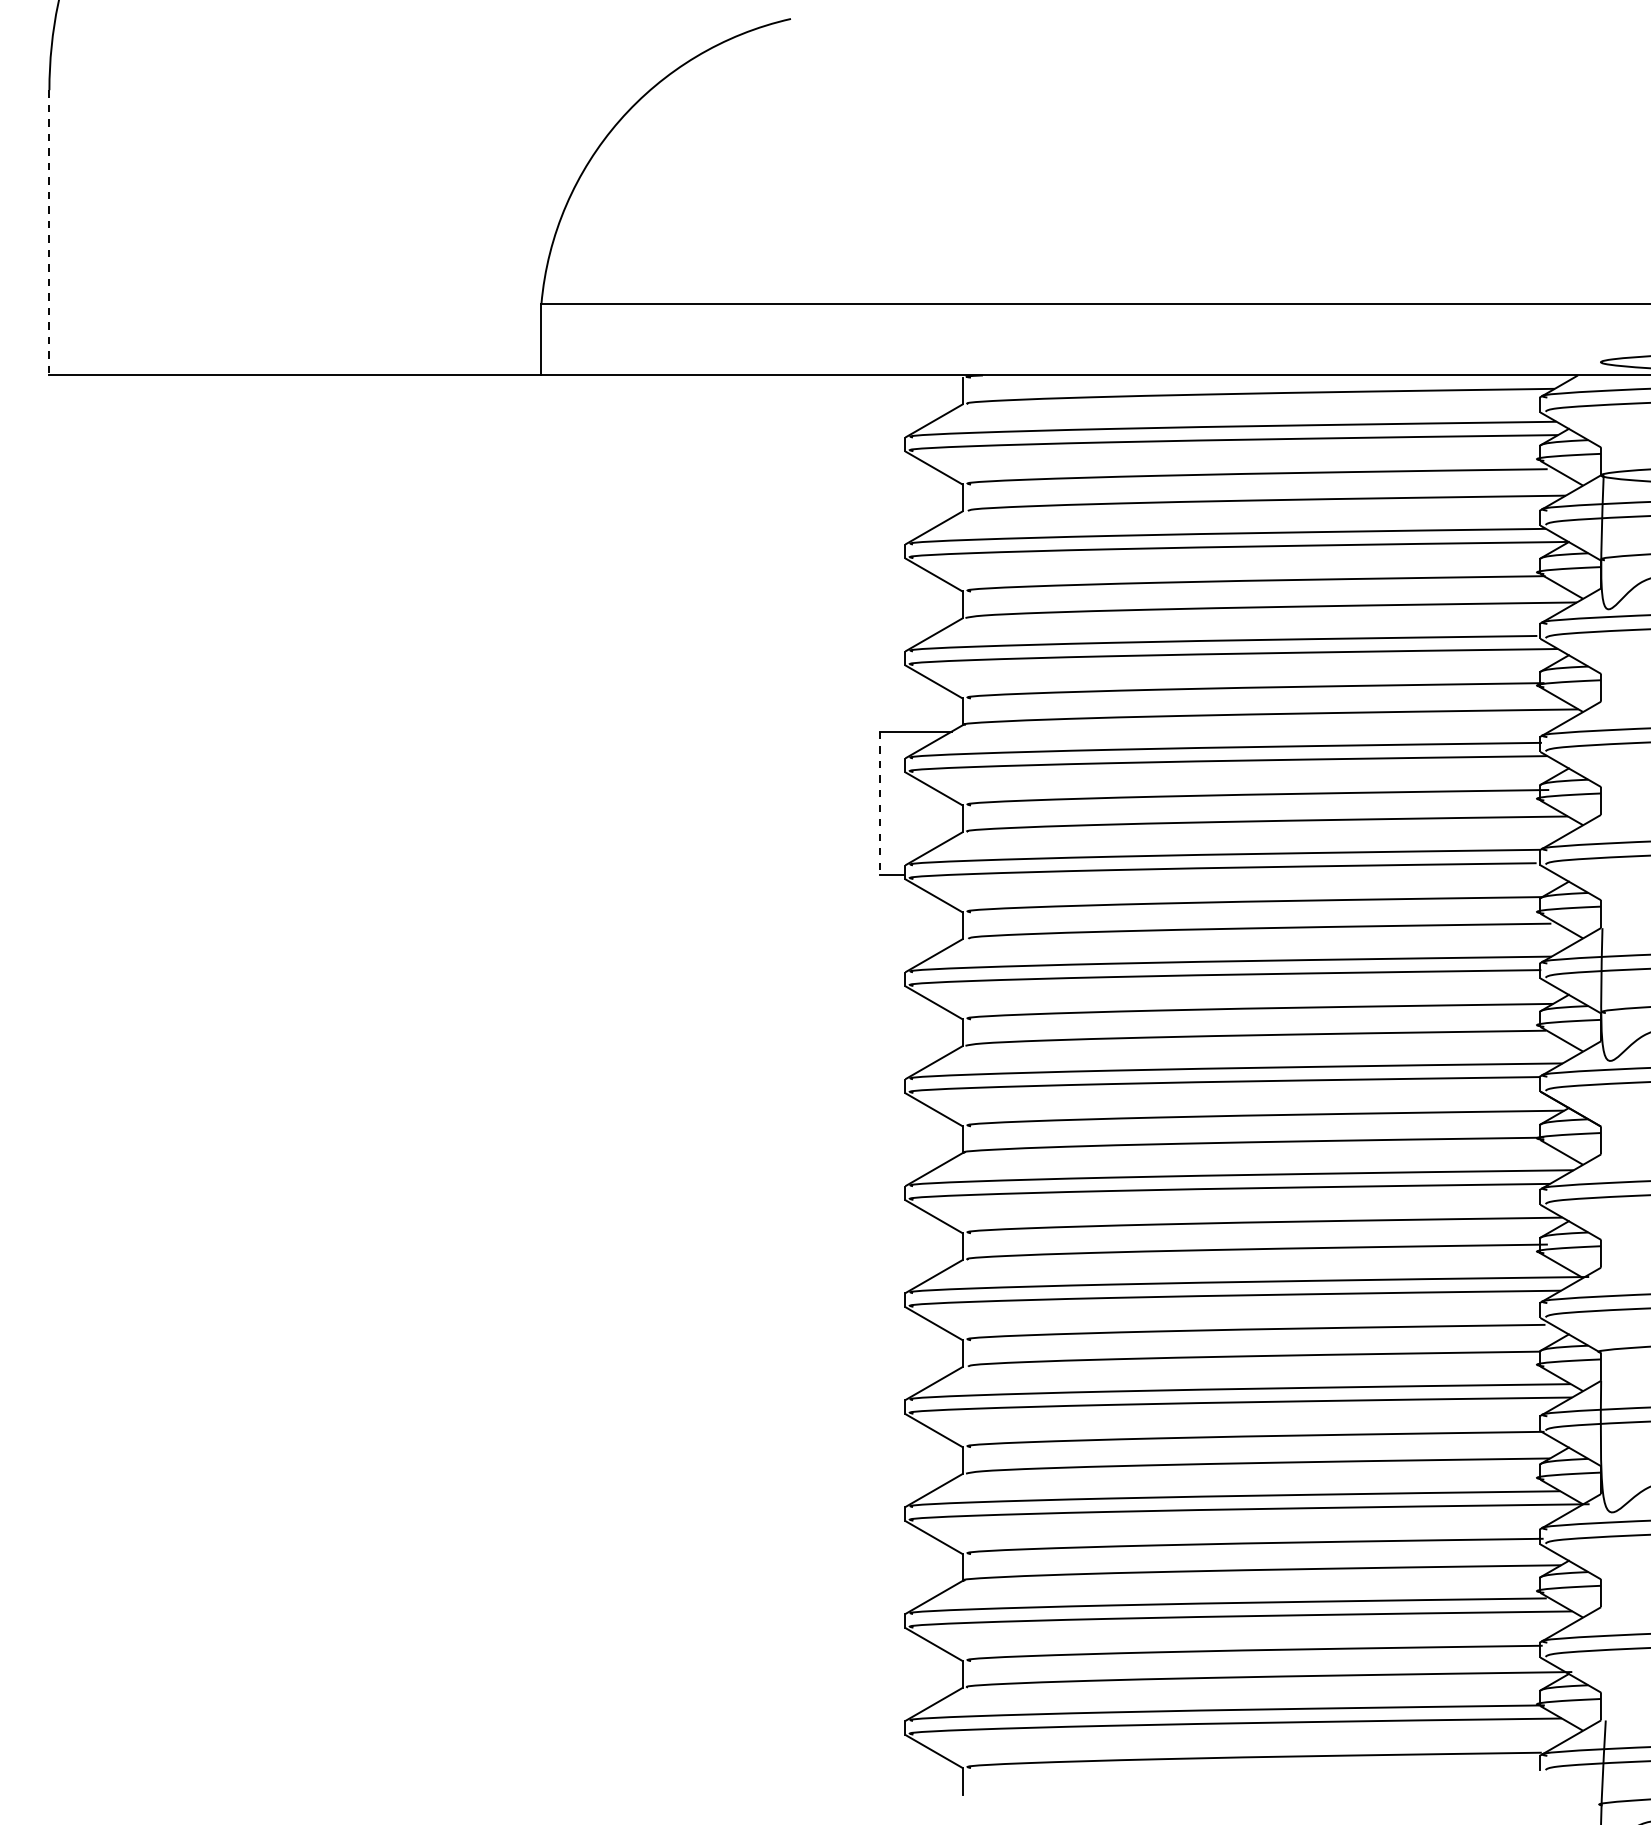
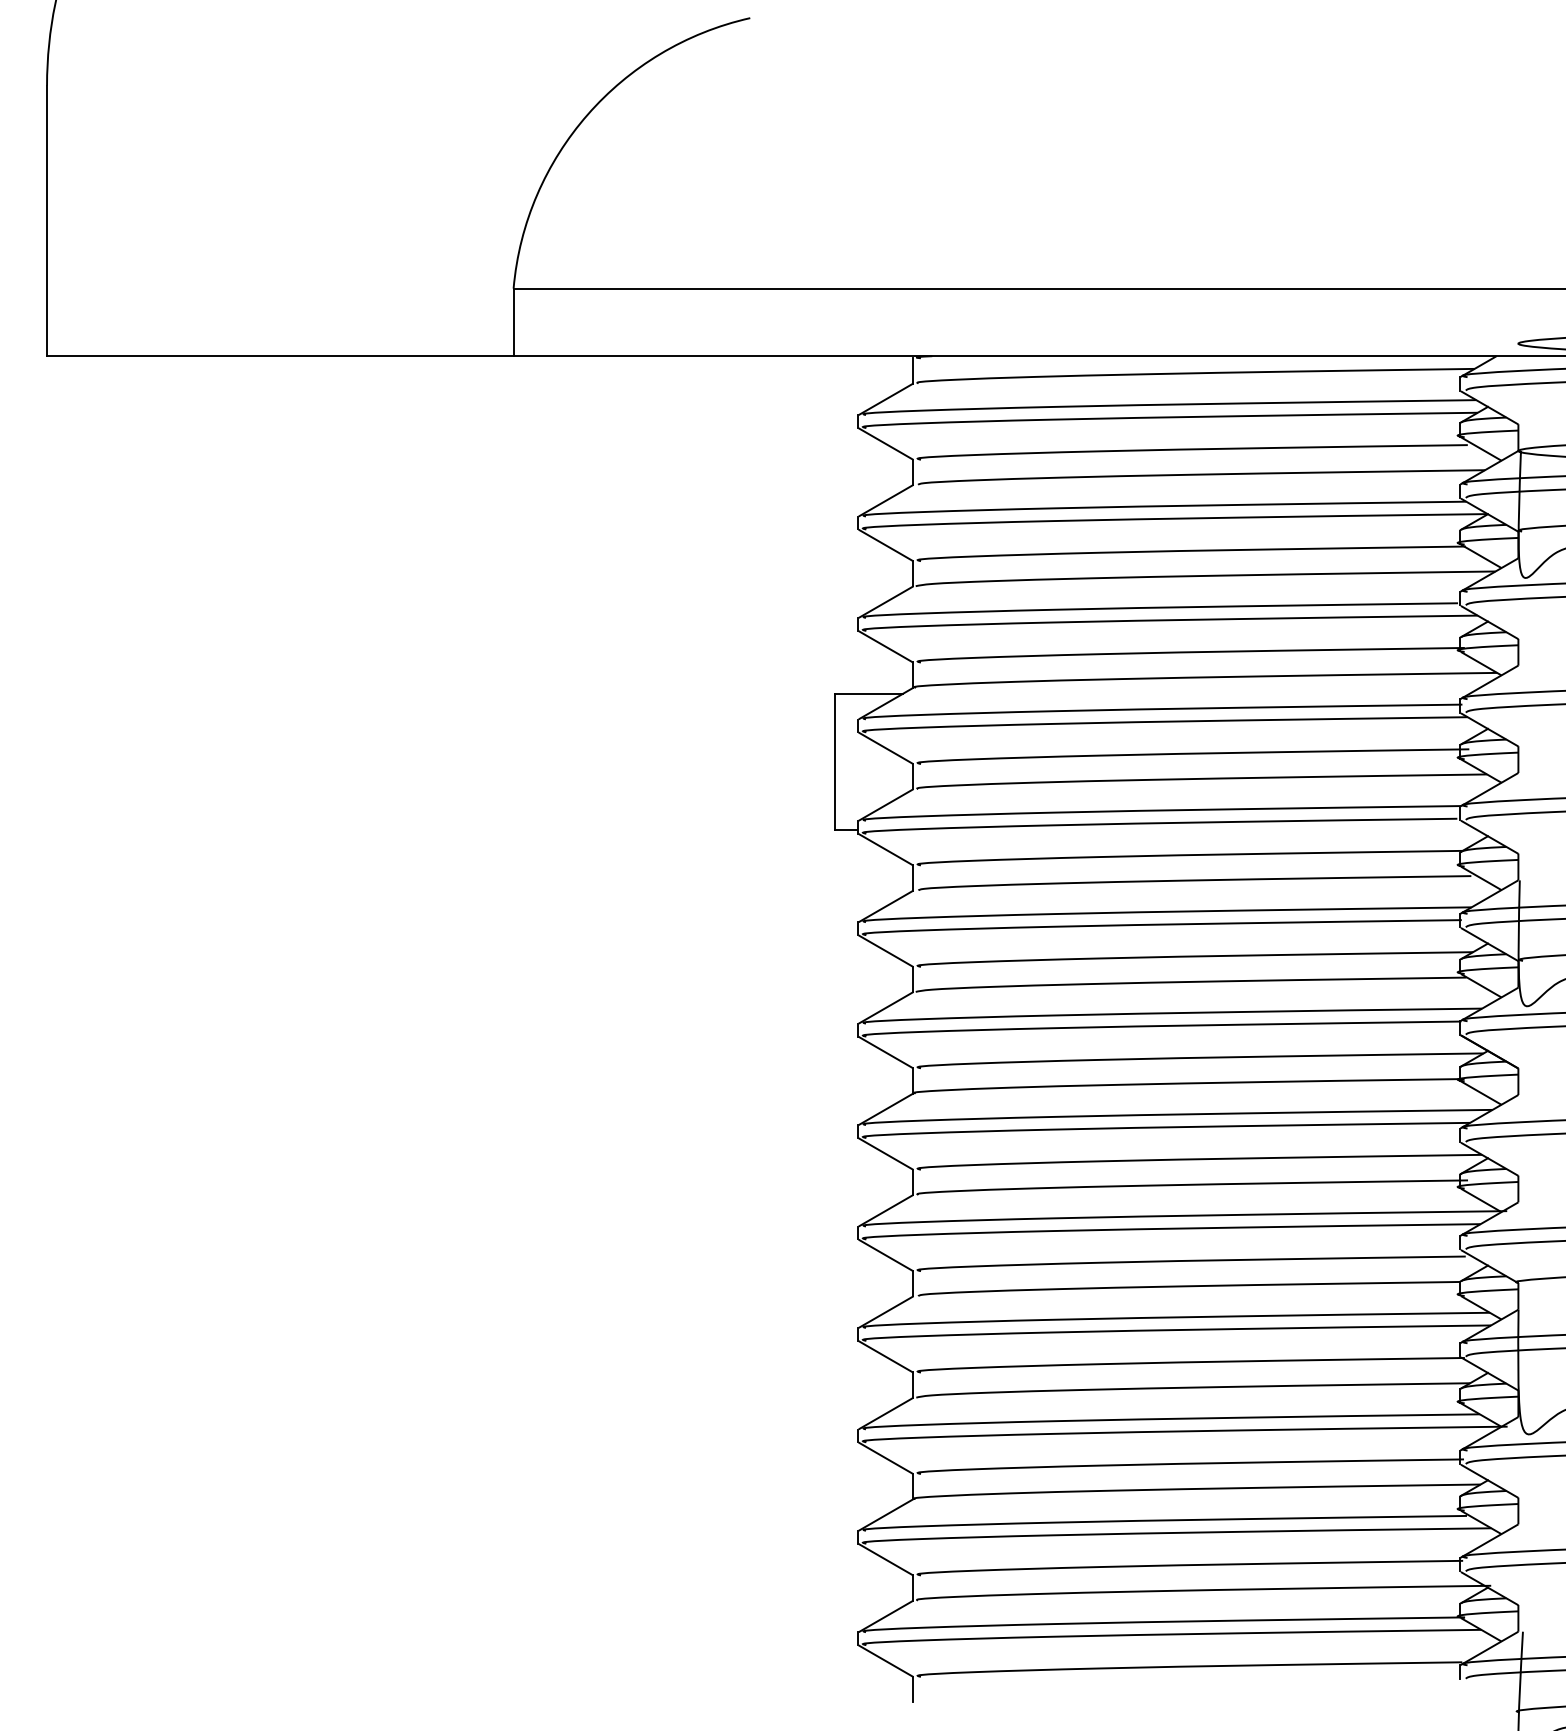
line: (49, 233) -> (47, 221), dashed -> solid
line: (879, 802) -> (834, 761), dashed -> solid

